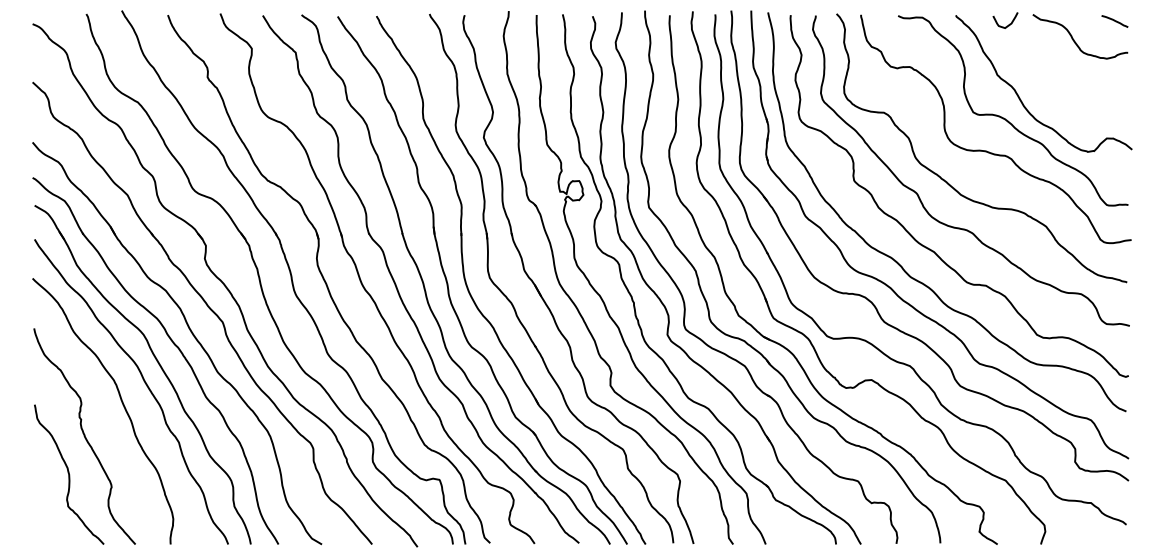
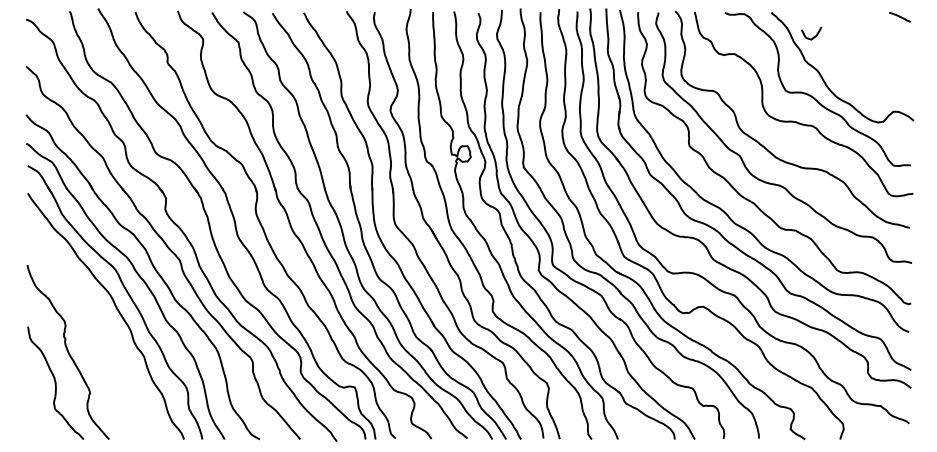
curve: (1009, 23) -> (814, 35), moved
curve: (1074, 39) -> (867, 31), removed
curve: (122, 405) -> (98, 327), removed

